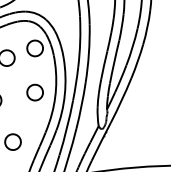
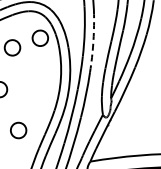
arc: (88, 53) -> (92, 43), solid -> dashed
part: (34, 92) -> (39, 81), removed

